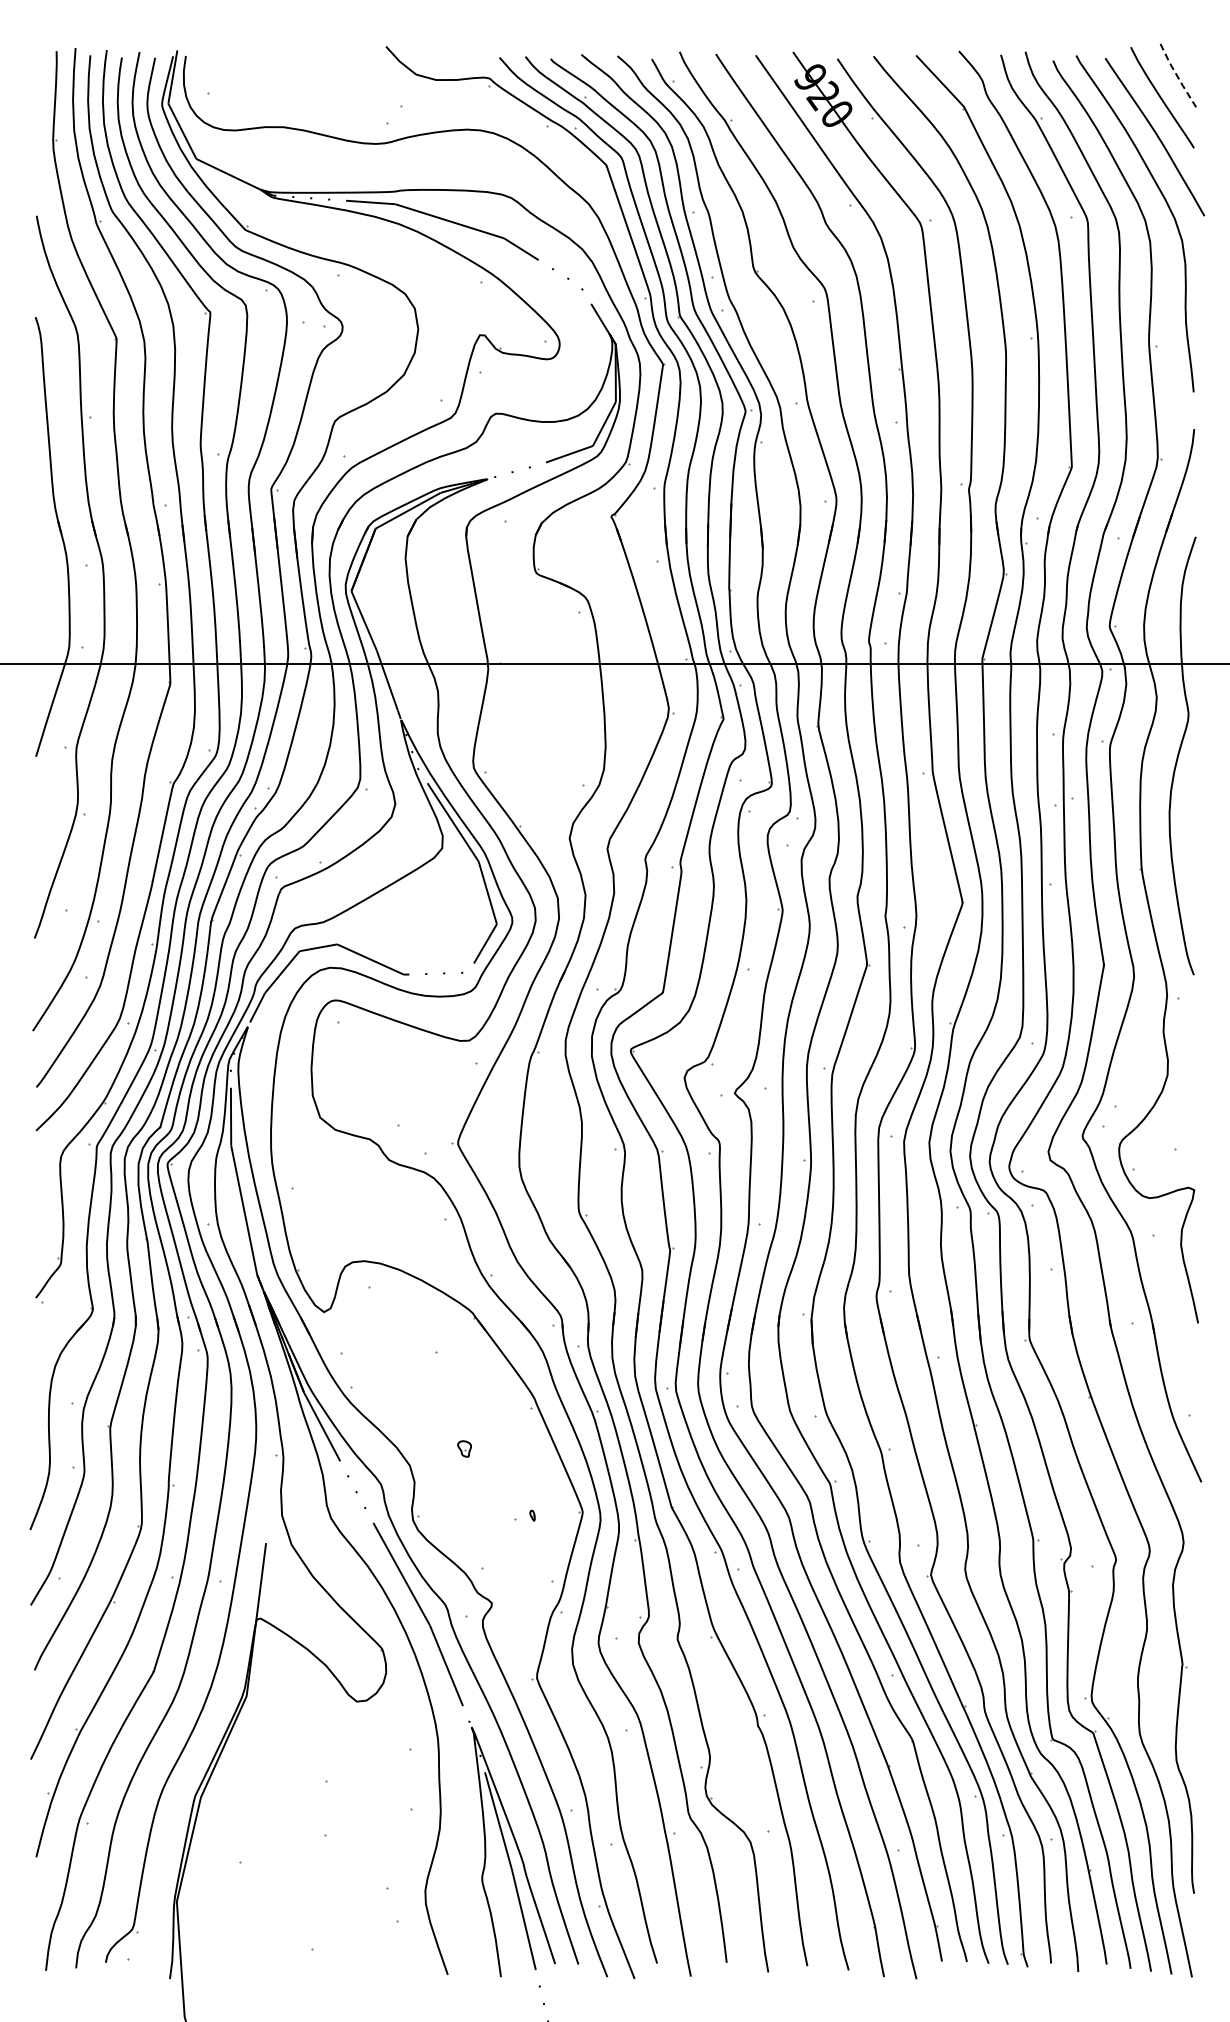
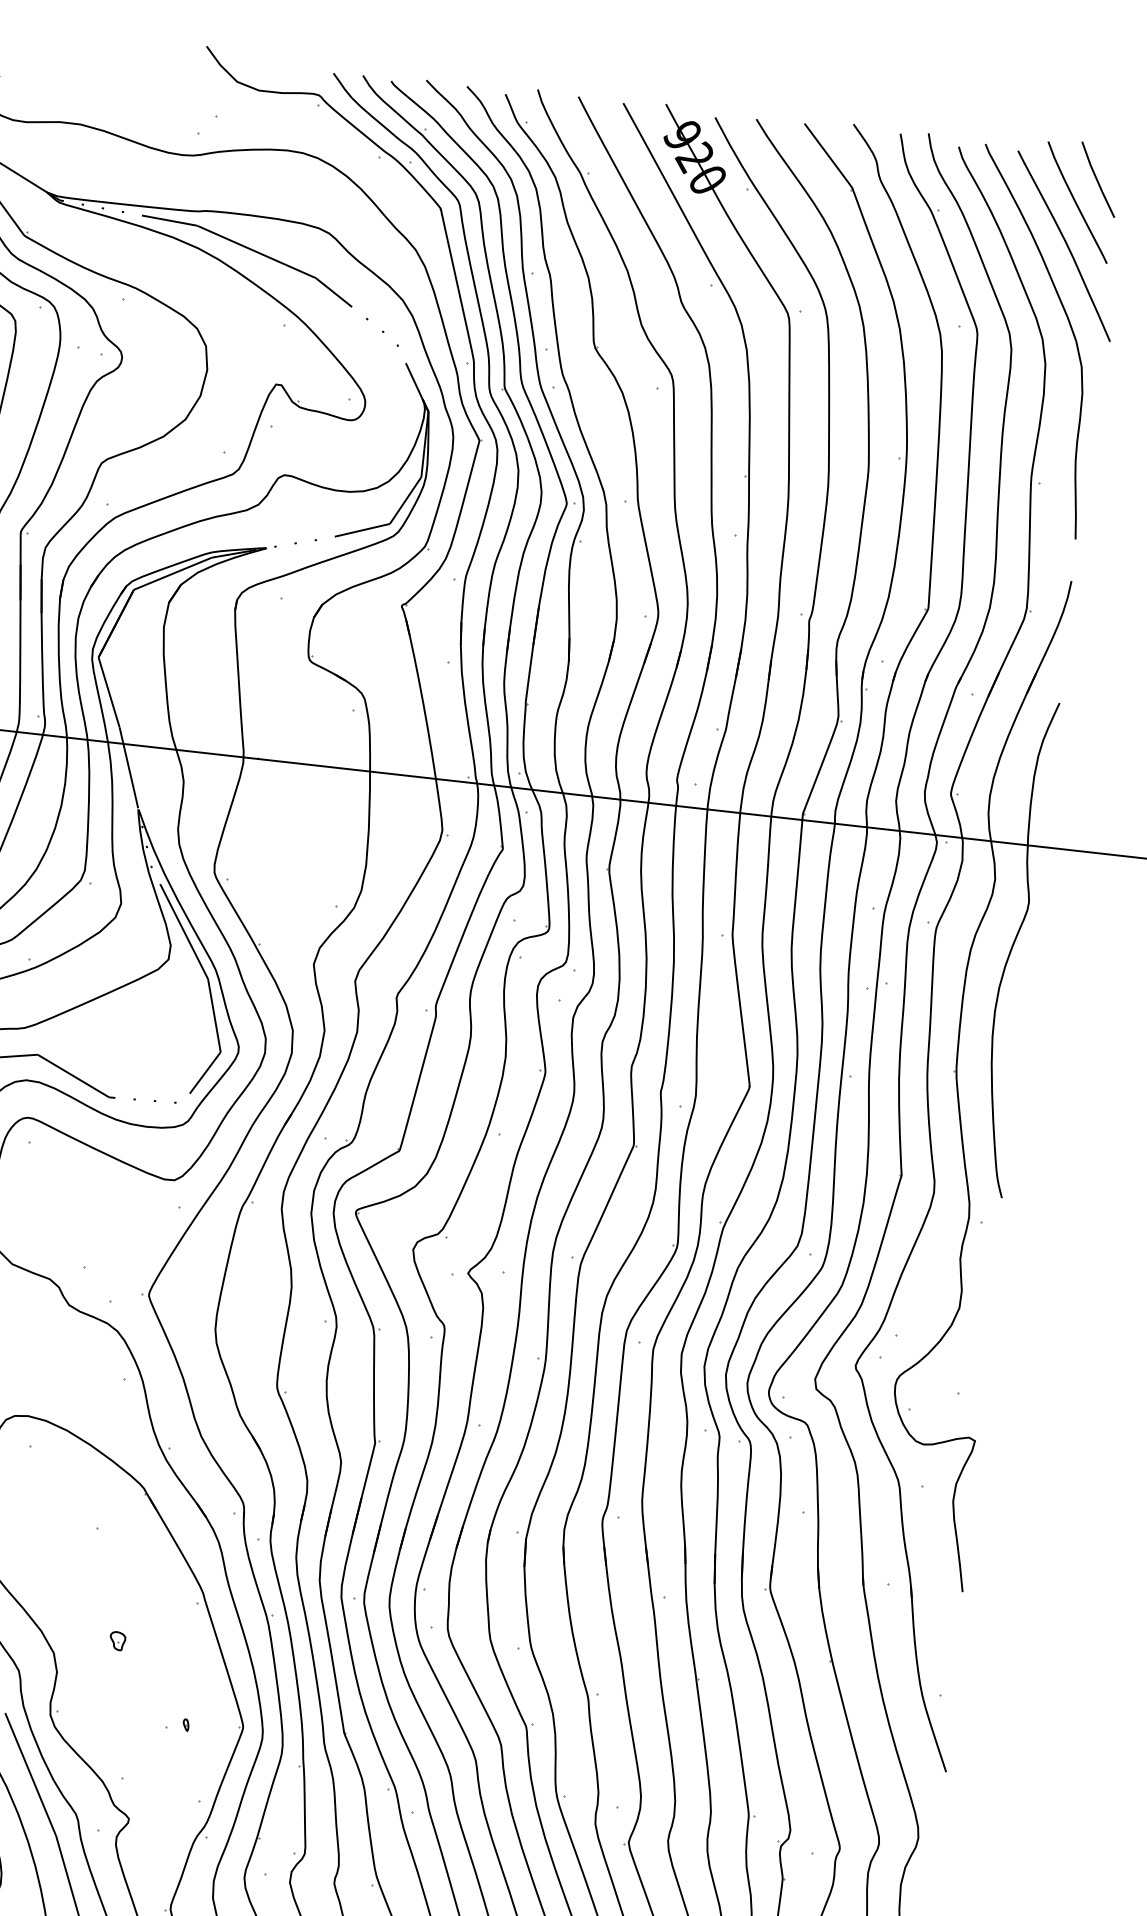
line: (1177, 76) -> (1097, 180), dashed -> solid

